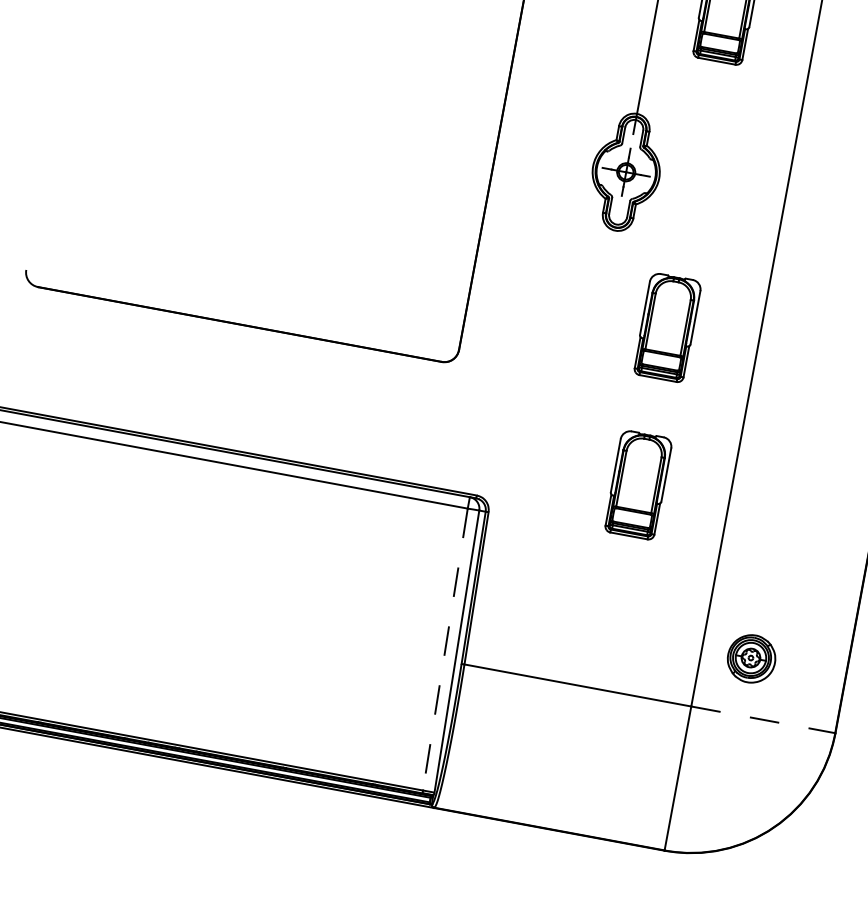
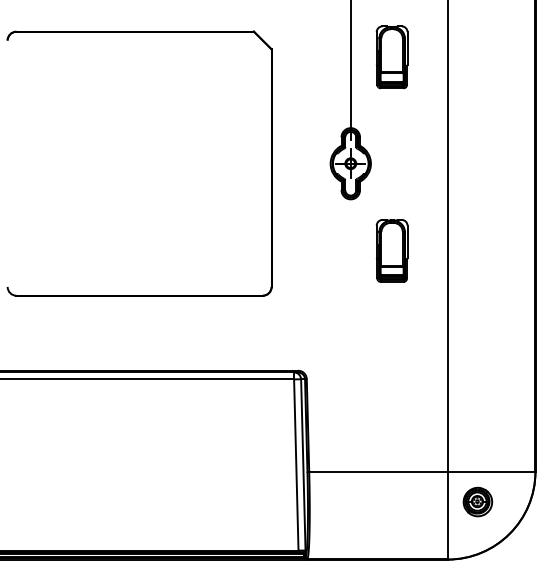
part: (637, 484) -> (391, 346), removed
line: (445, 650) -> (296, 465), dashed -> solid
part: (751, 657) -> (477, 501), moved
line: (763, 719) -> (491, 471), dashed -> solid

